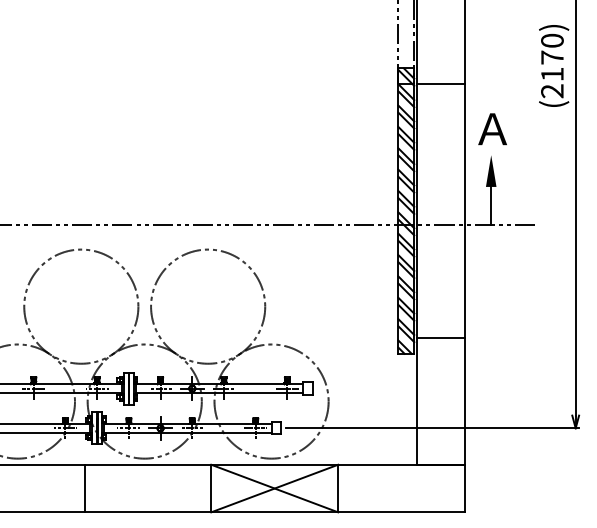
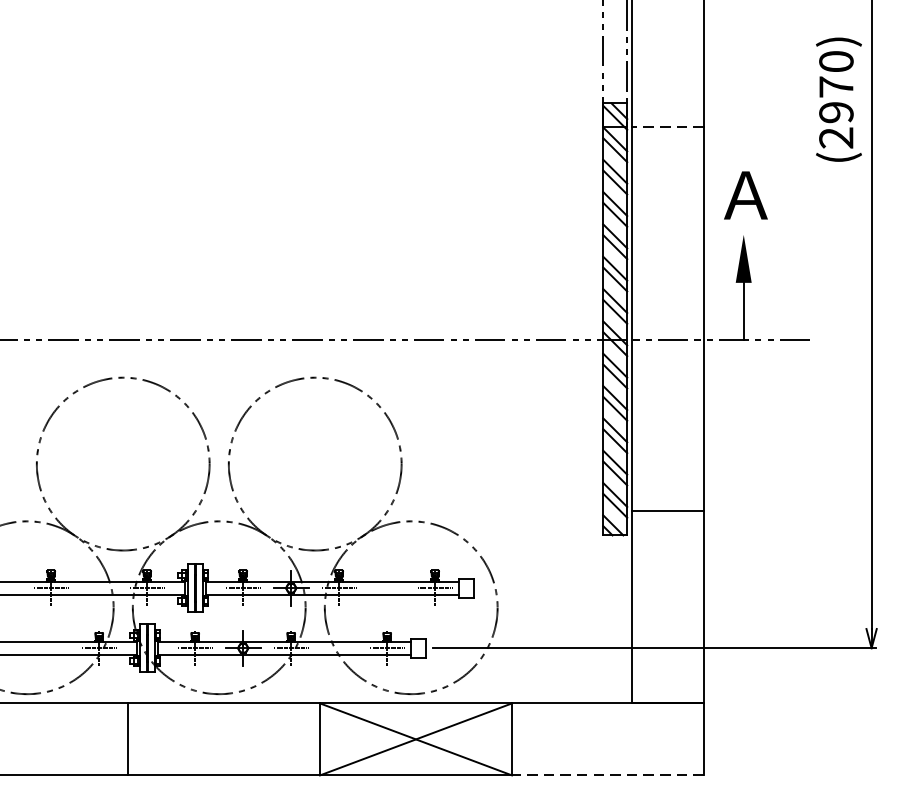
text: (552, 74) -> (836, 112), (2170) -> (2970)
line: (441, 84) -> (668, 127), solid -> dashed
line: (401, 512) -> (607, 775), solid -> dashed

